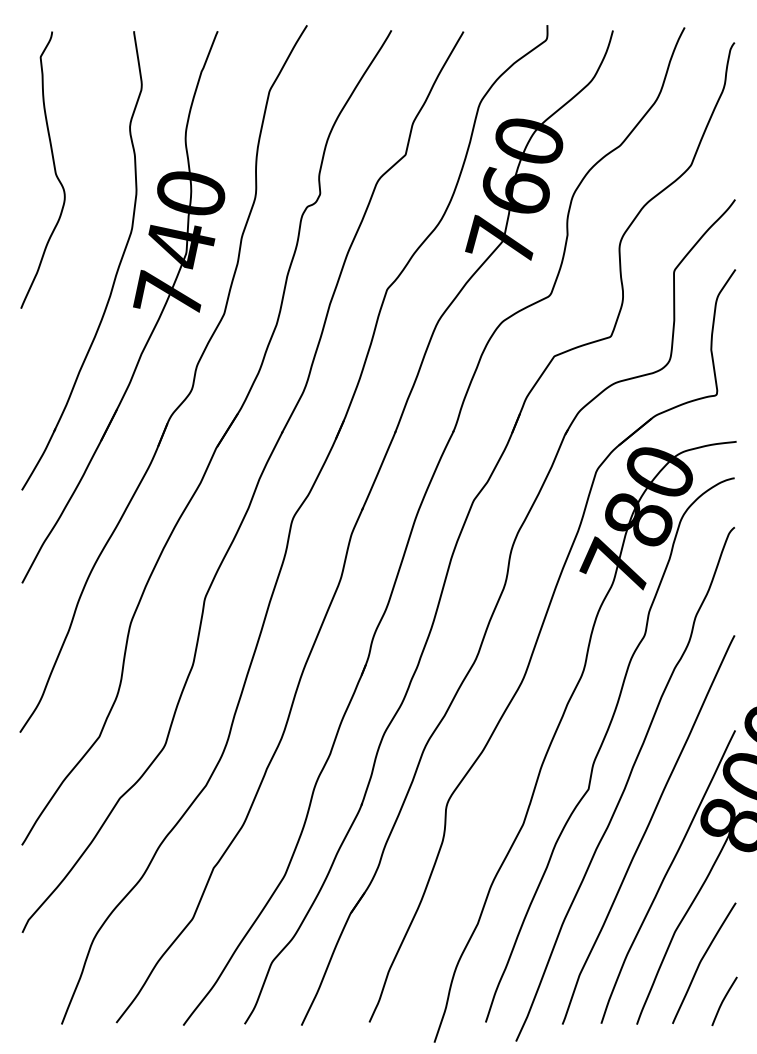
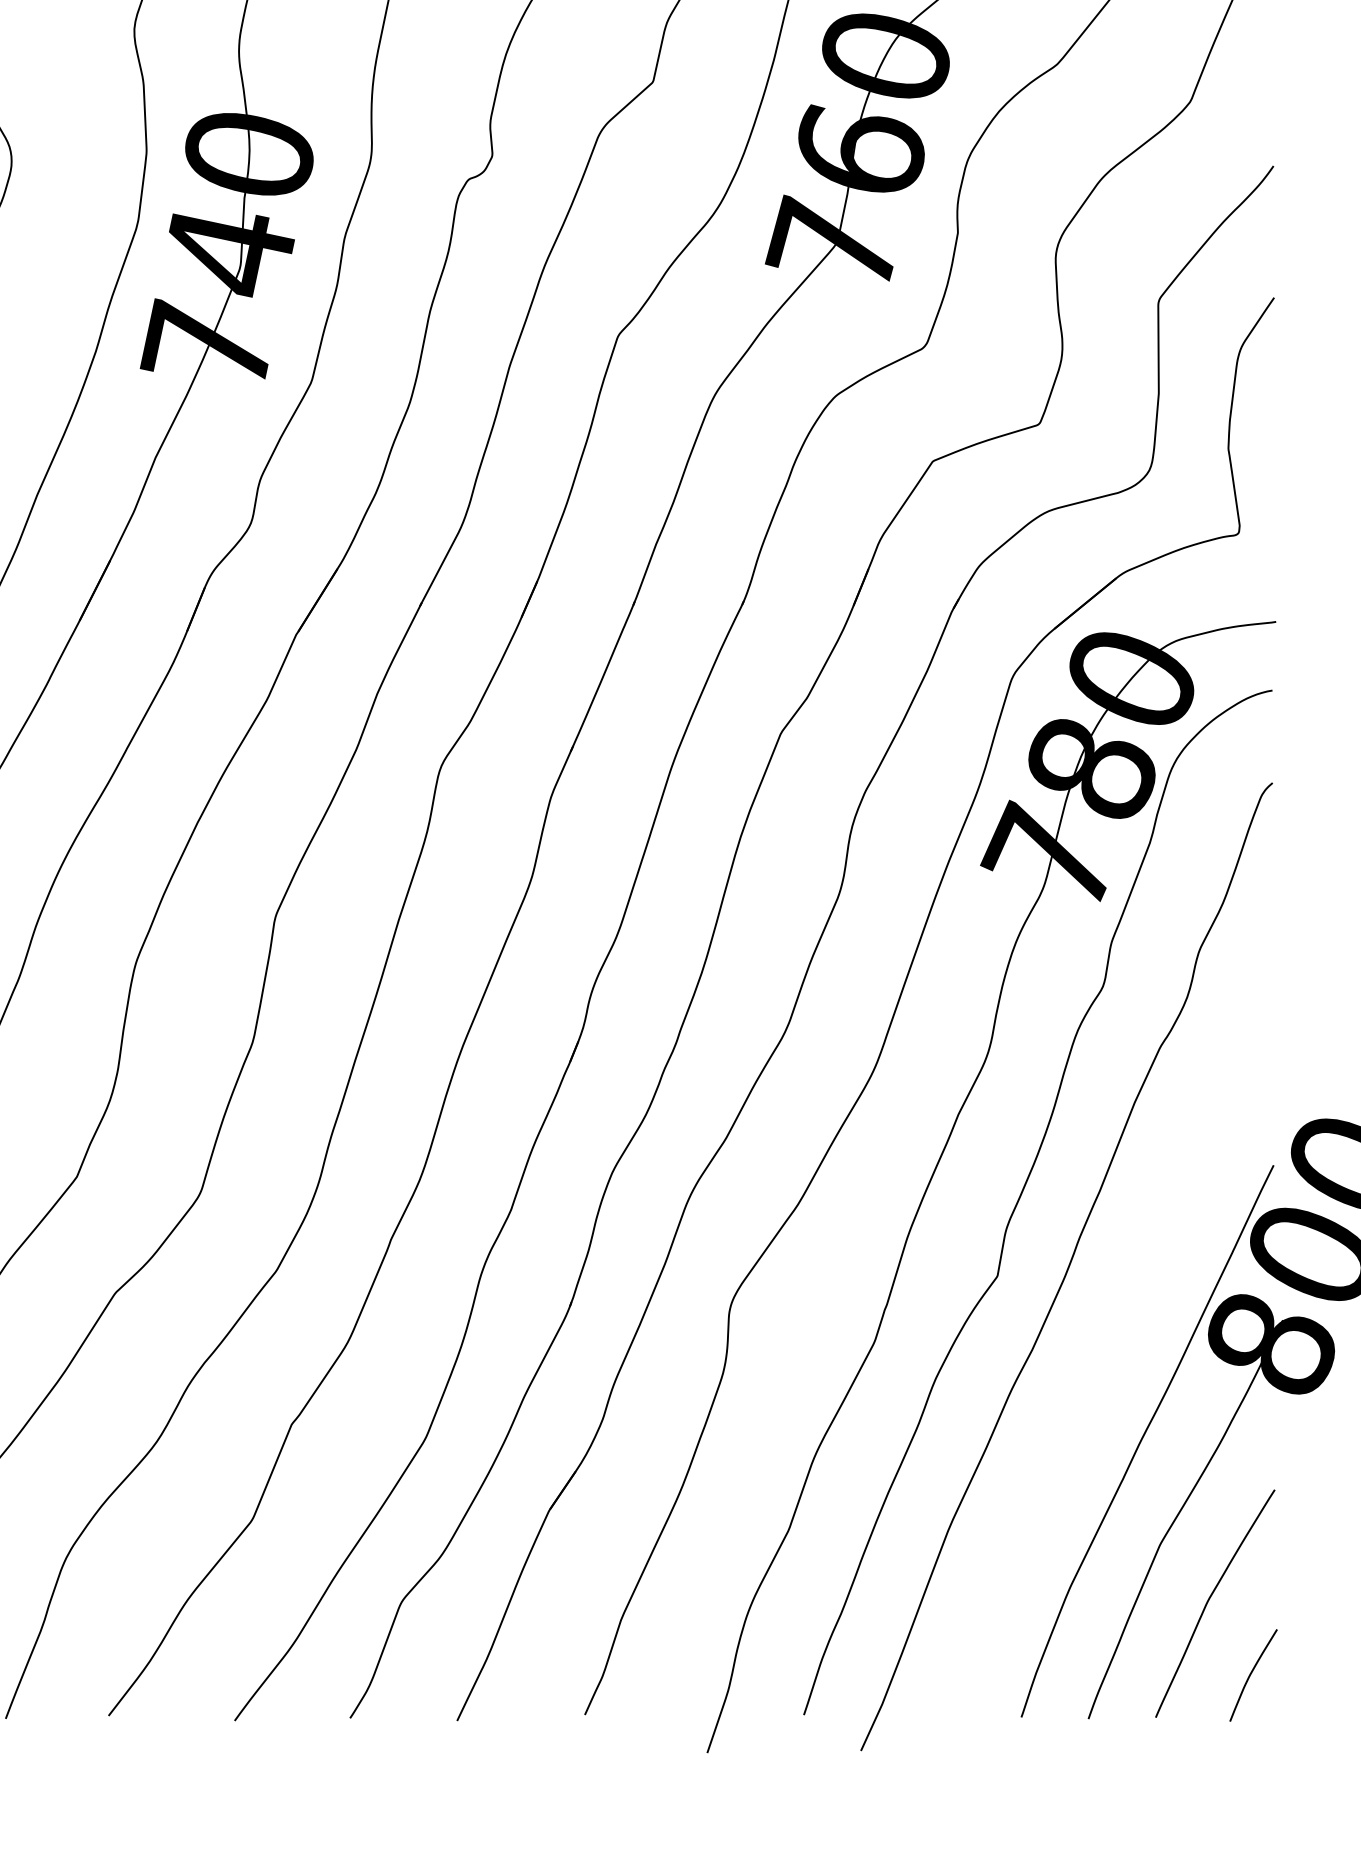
curve: (647, 829) -> (1108, 1351), removed

